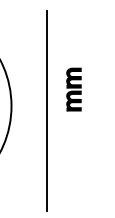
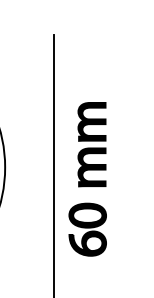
part: (73, 89) -> (91, 144), size x1.43
part: (70, 150) -> (87, 229), added

